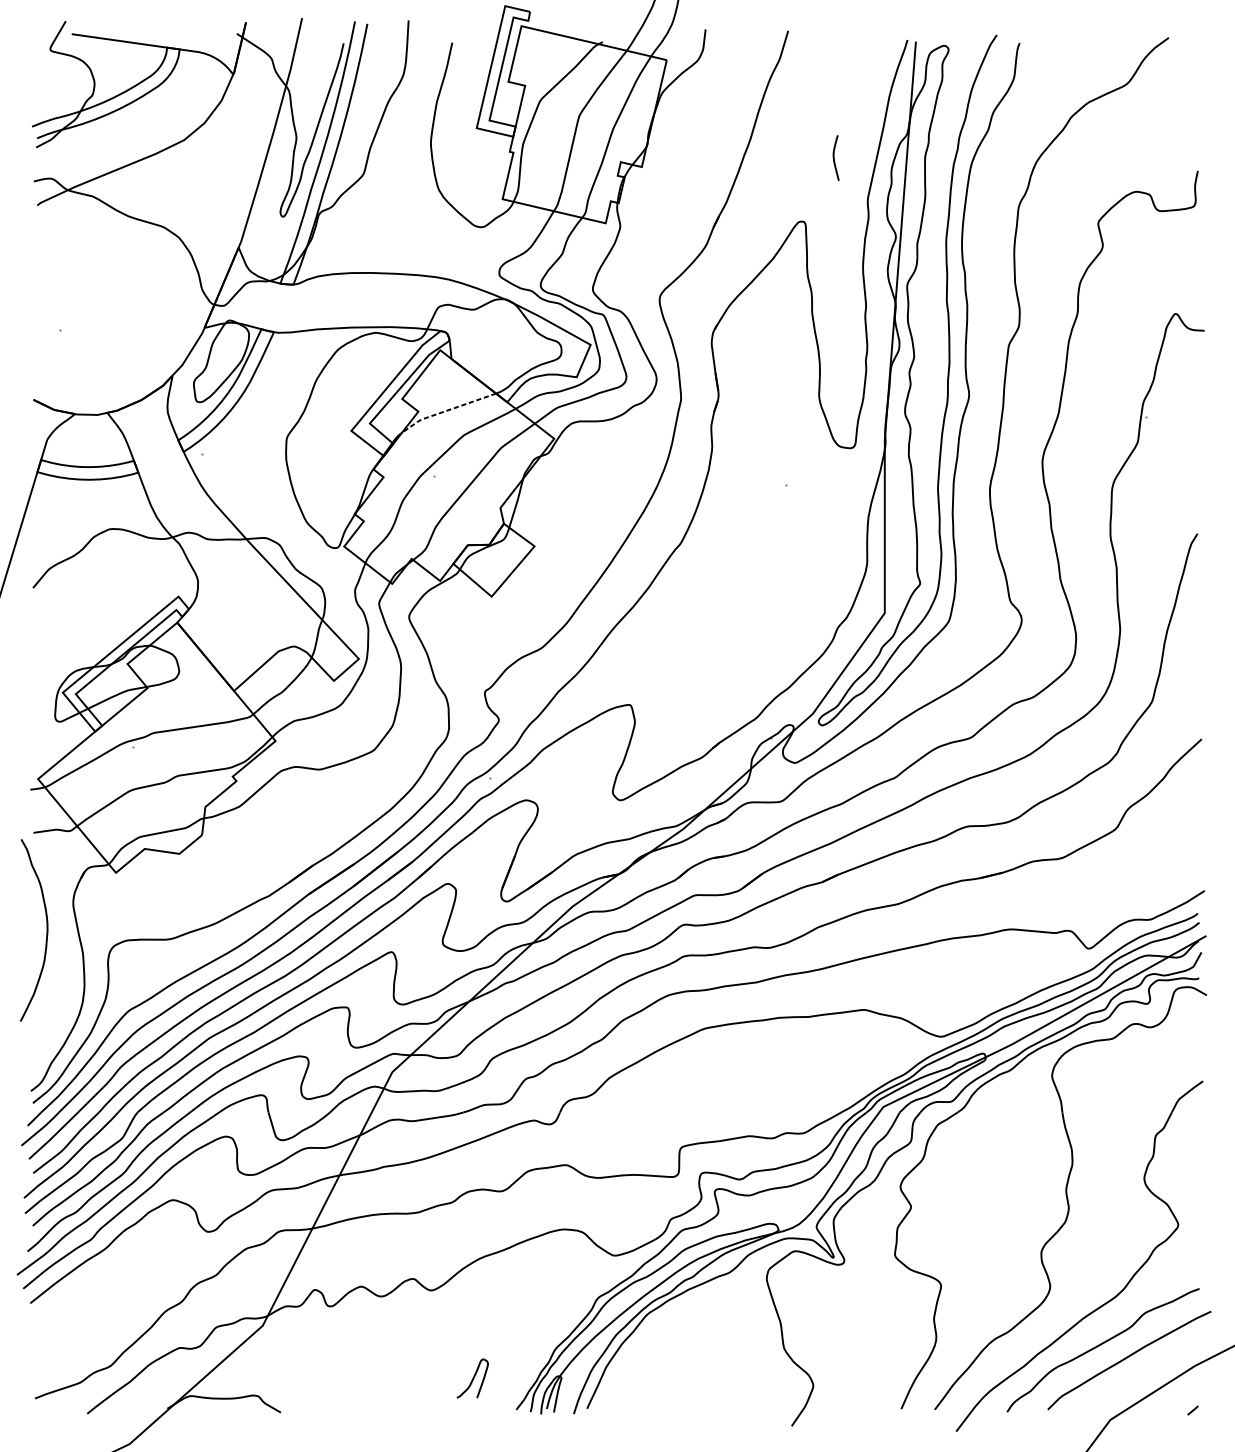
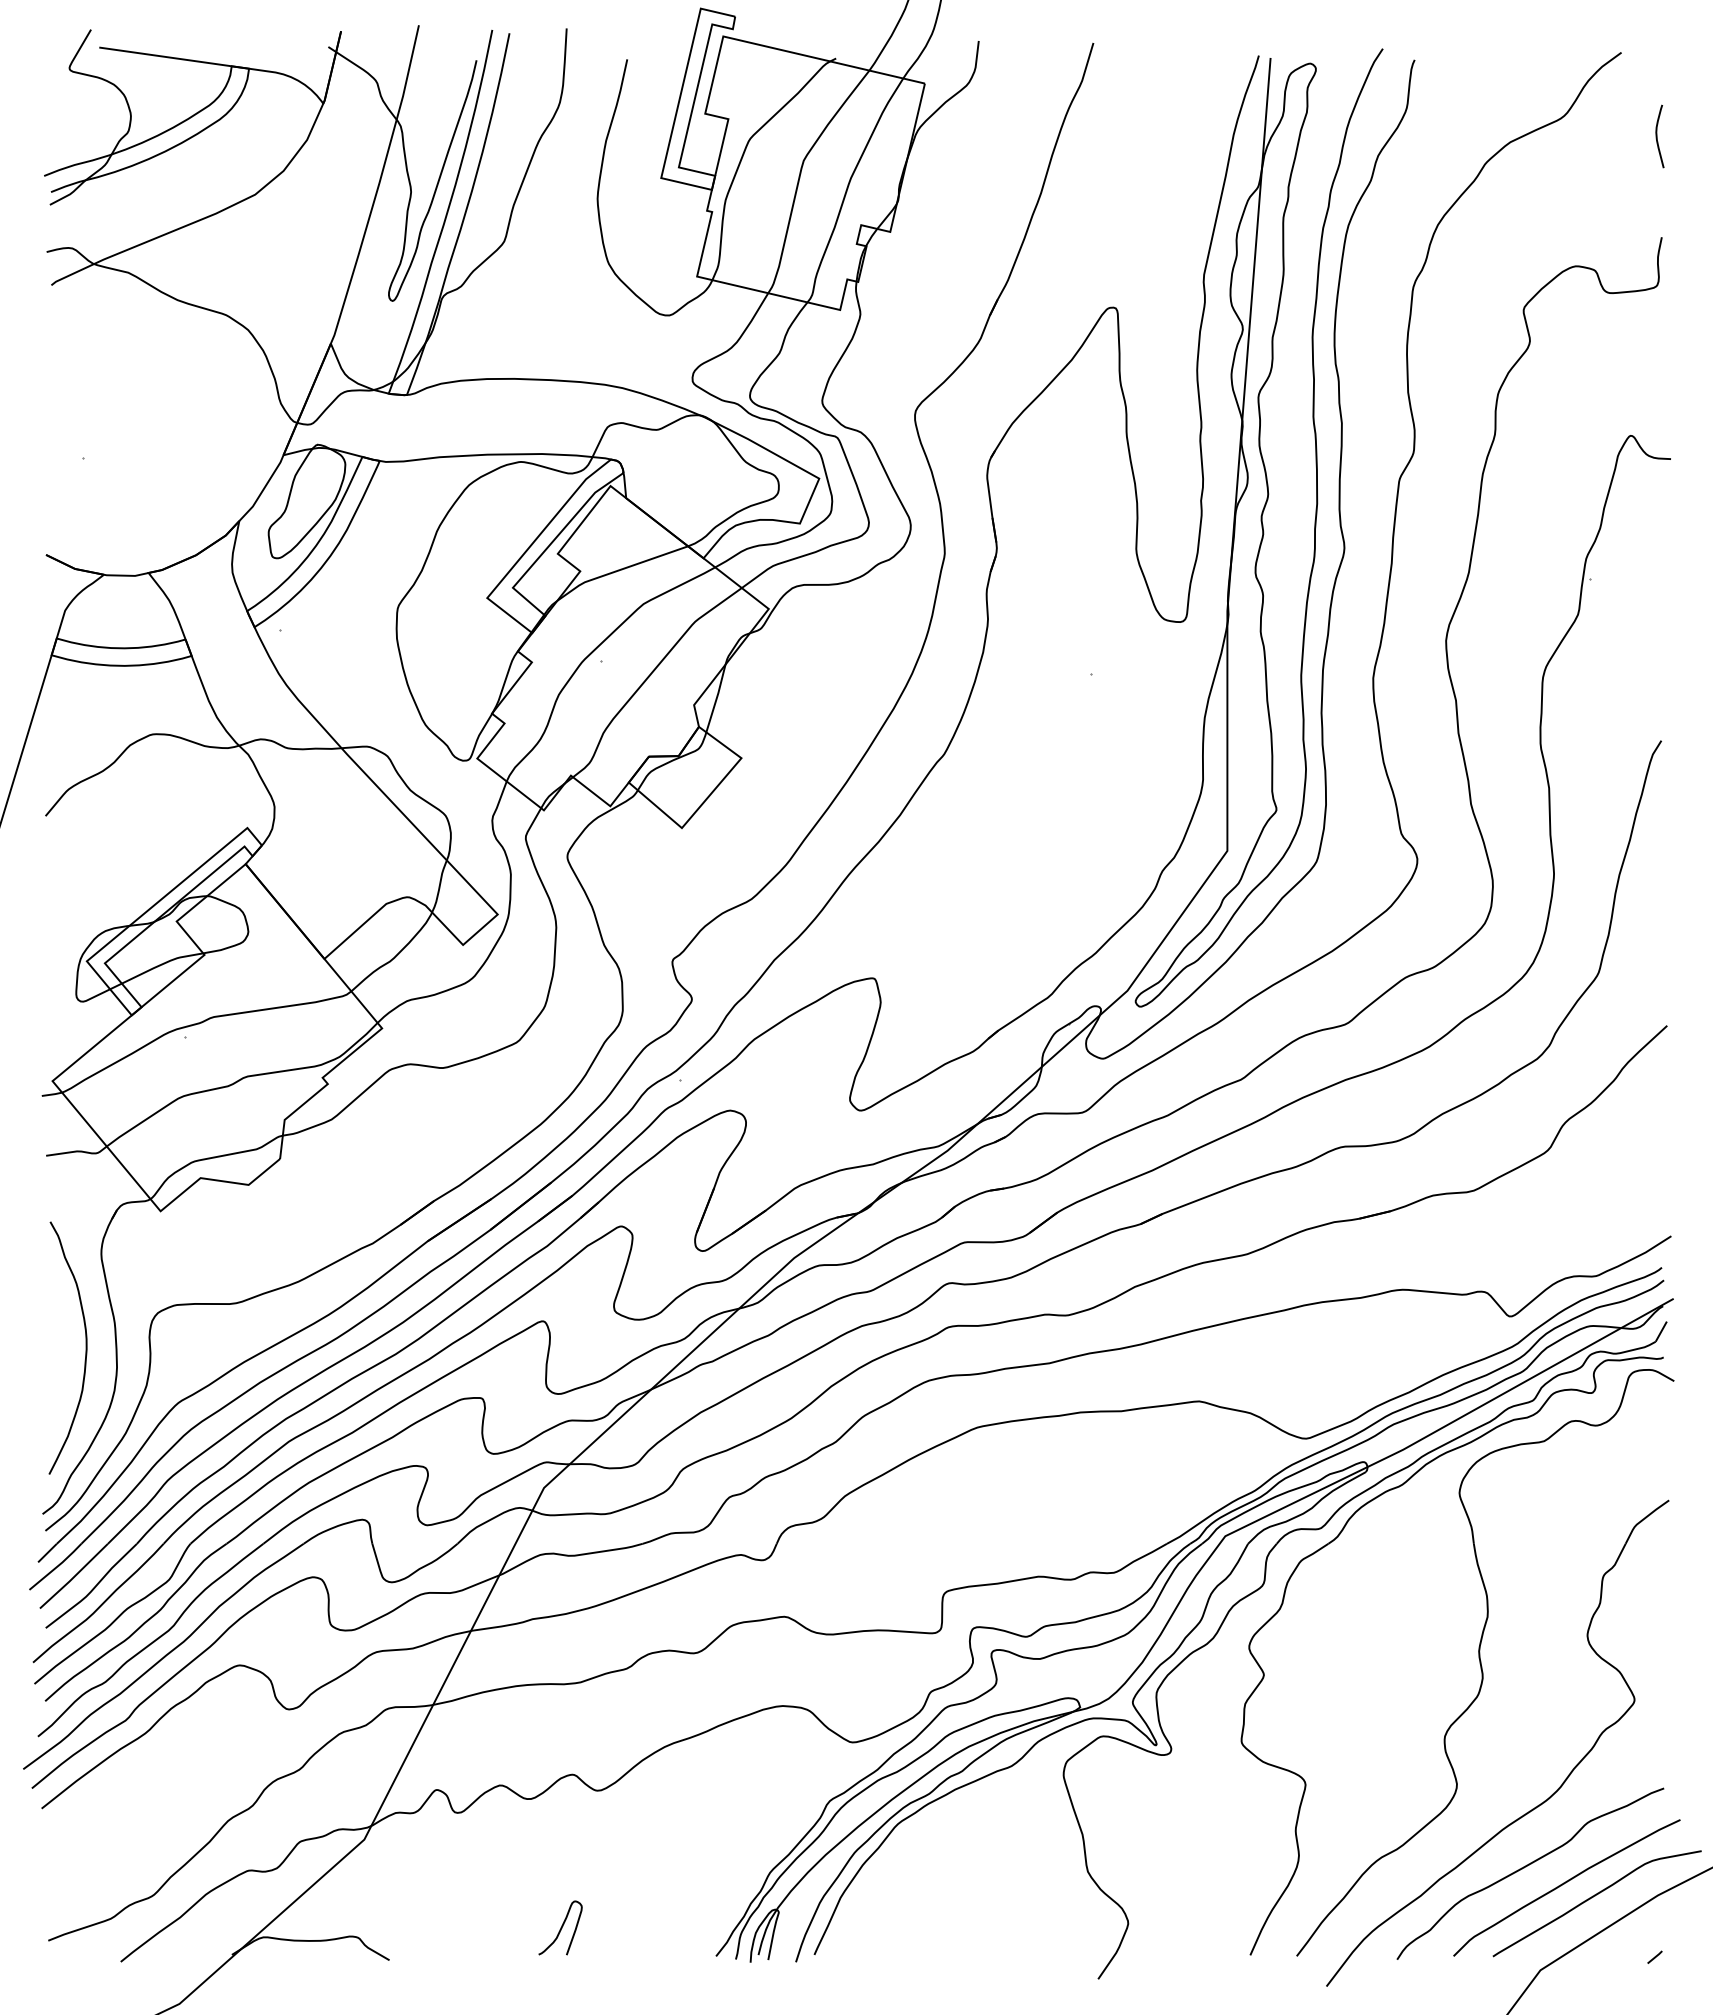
curve: (834, 158) -> (1657, 136), moved
line: (446, 411) -> (619, 570), dashed -> solid
curve: (46, 929) -> (85, 1347), moved
curve: (1147, 1368) -> (1592, 1898), added
curve: (472, 1378) -> (560, 1927), moved

